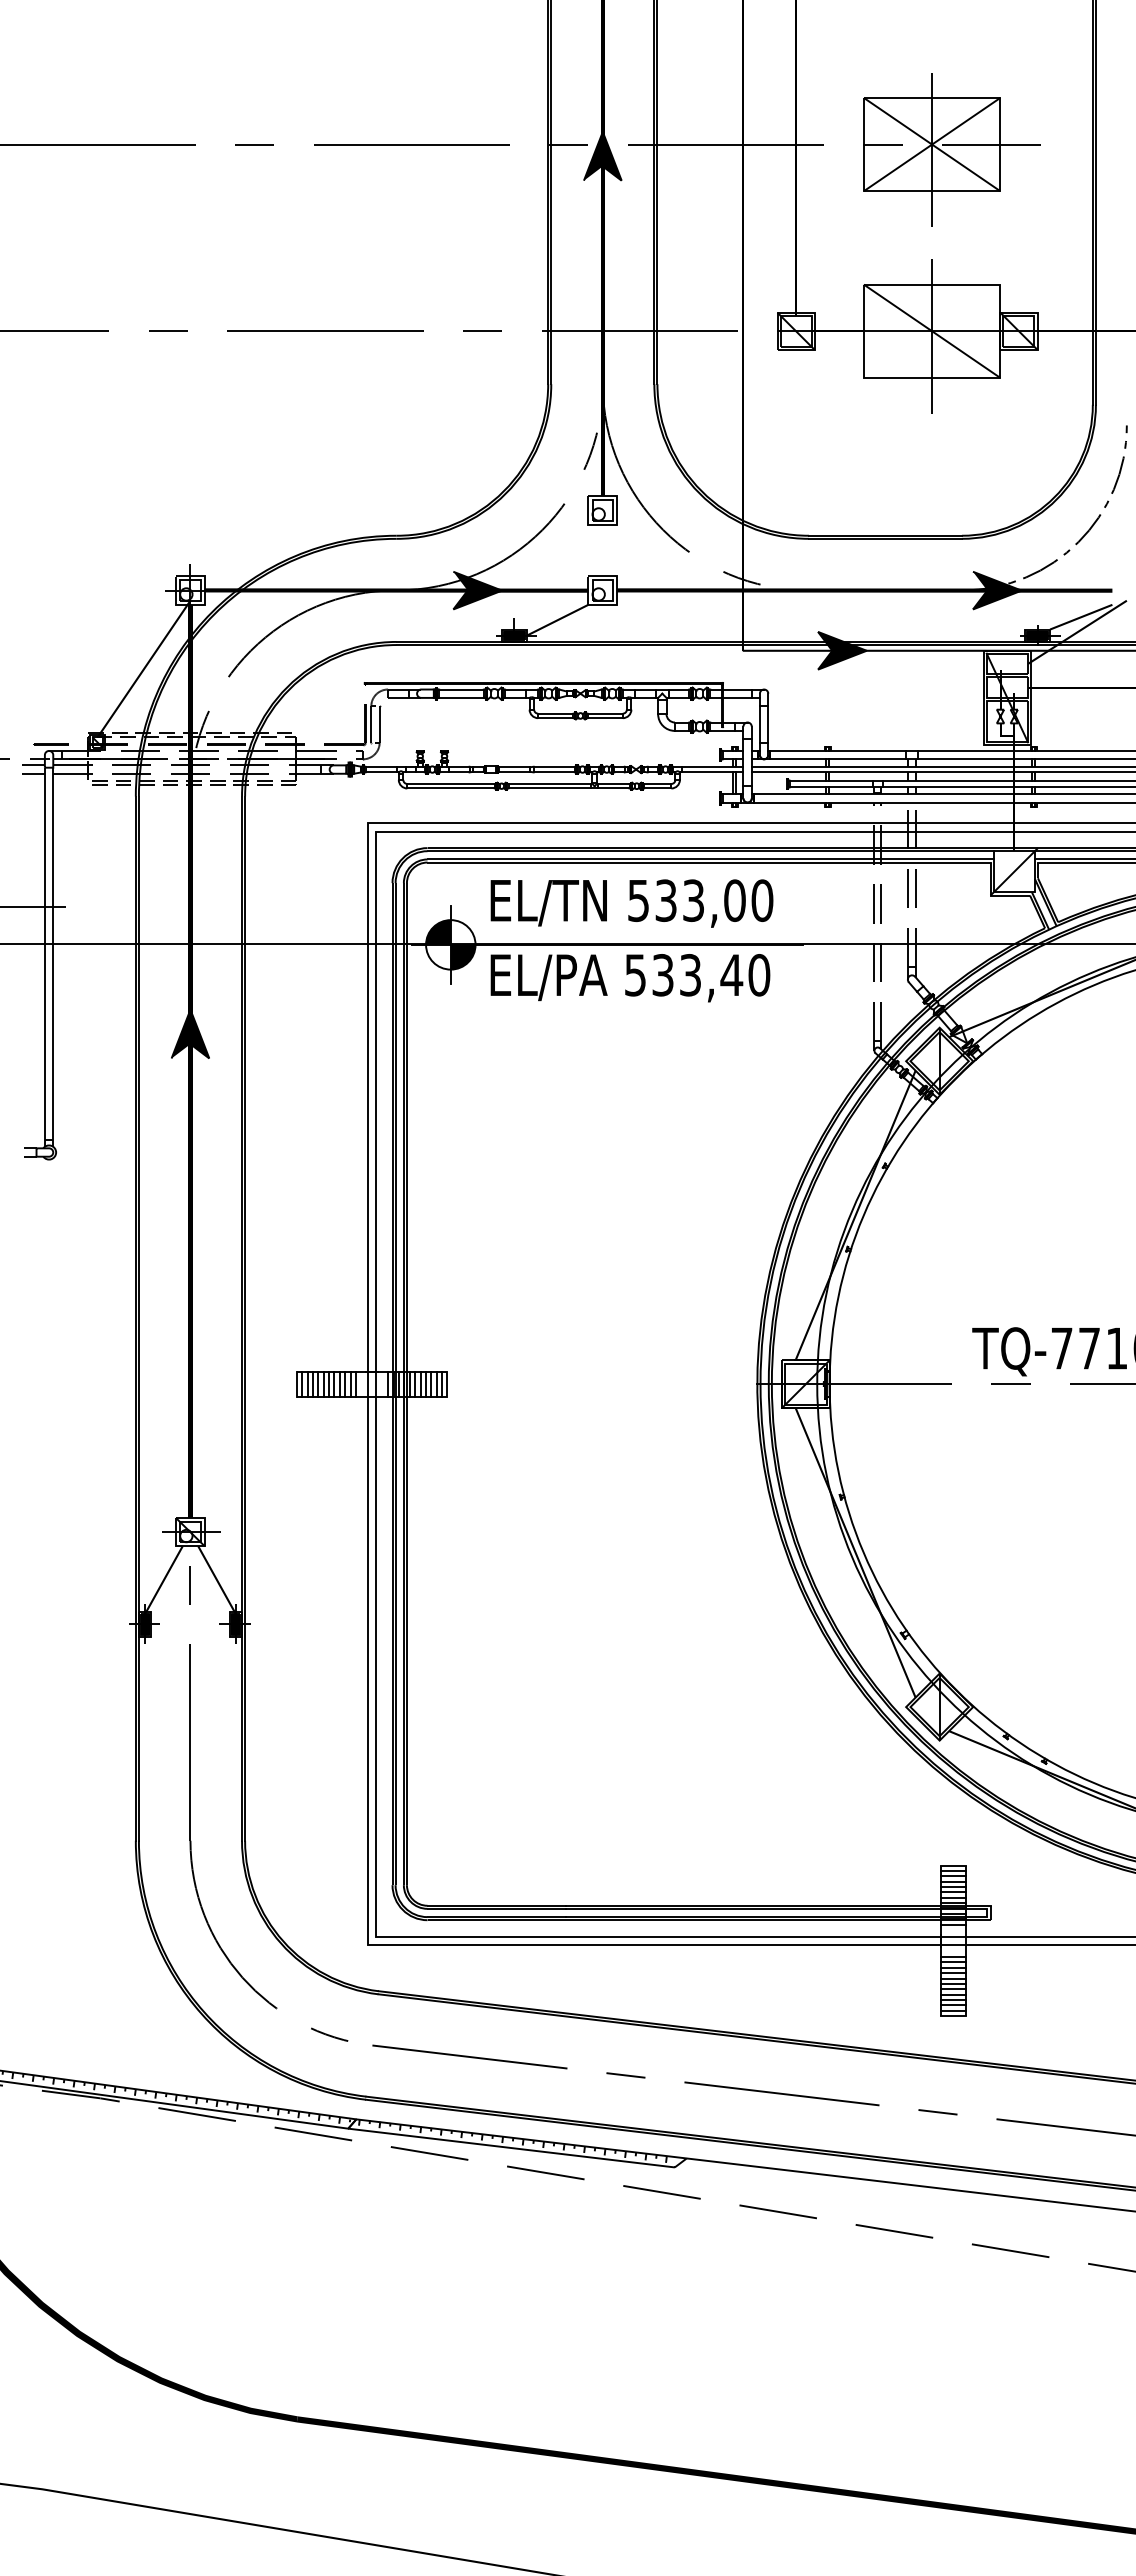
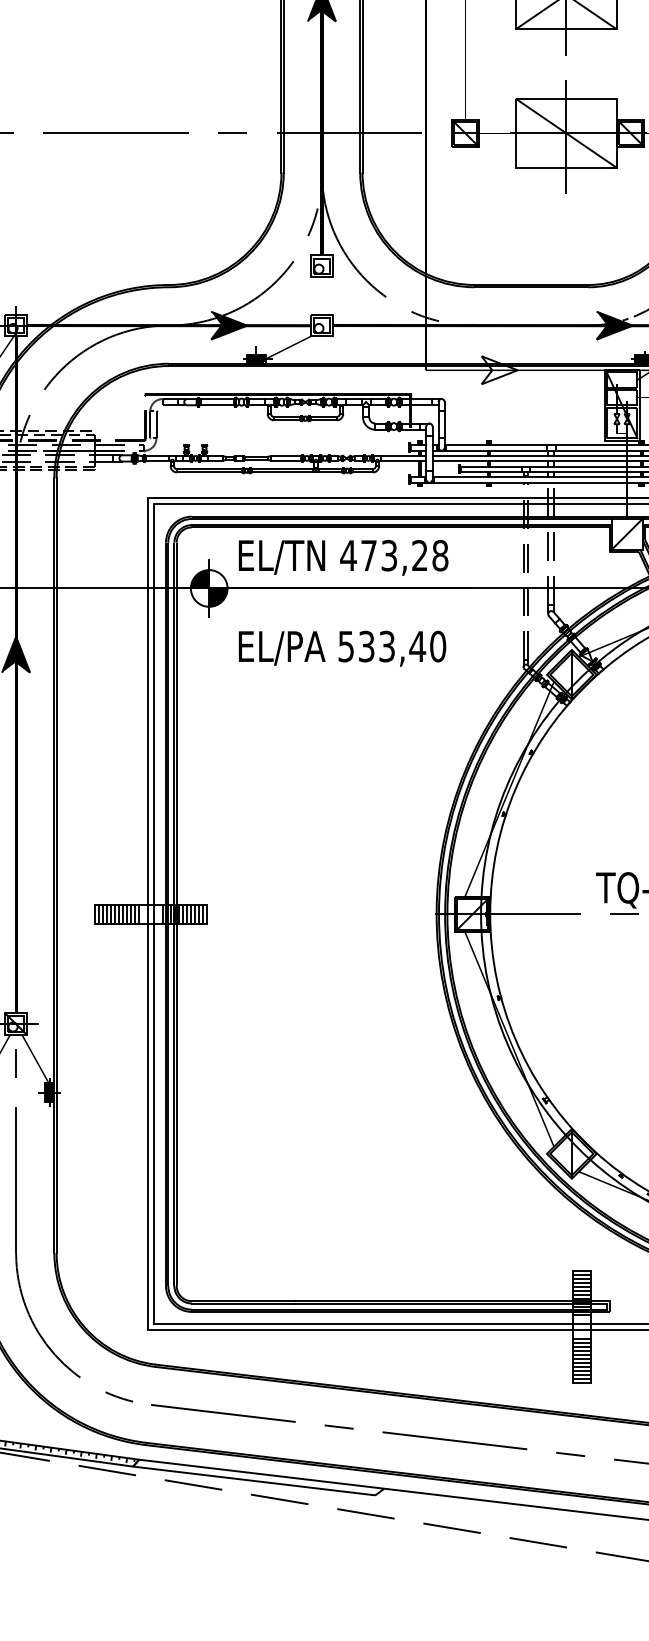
fill: (842, 650) -> (499, 370), removed
text: (700, 900) -> (394, 555), 533,00 -> 473,28
text: (630, 978) -> (342, 649), moved
hatch: (507, 2139) -> (251, 1474), removed

